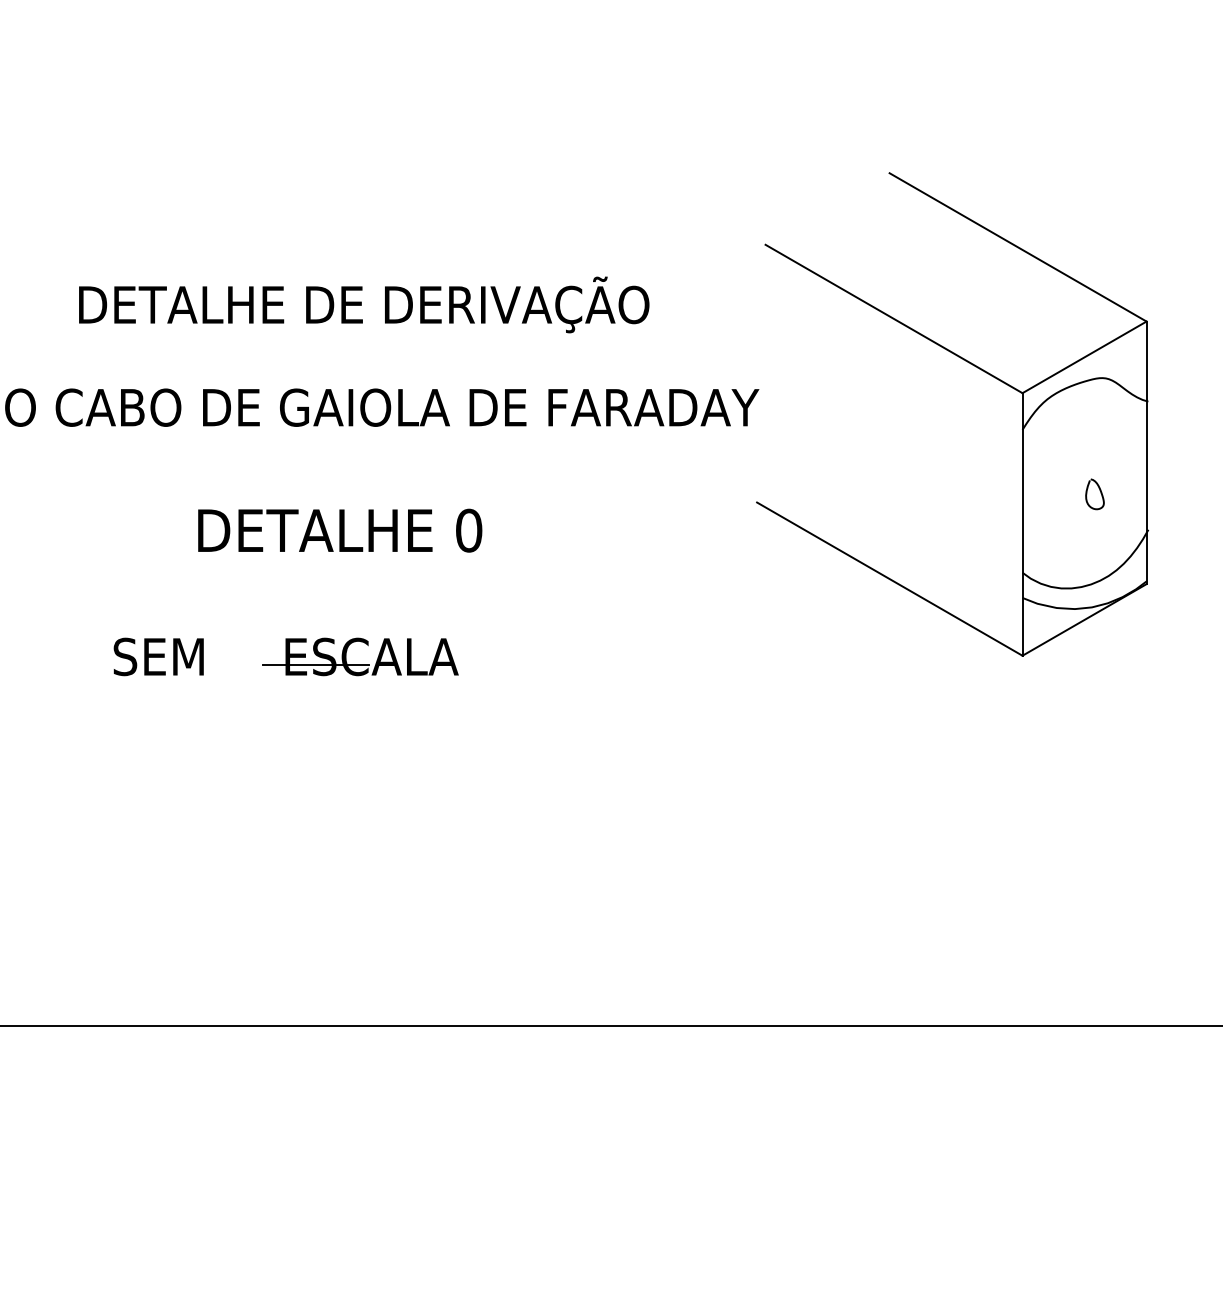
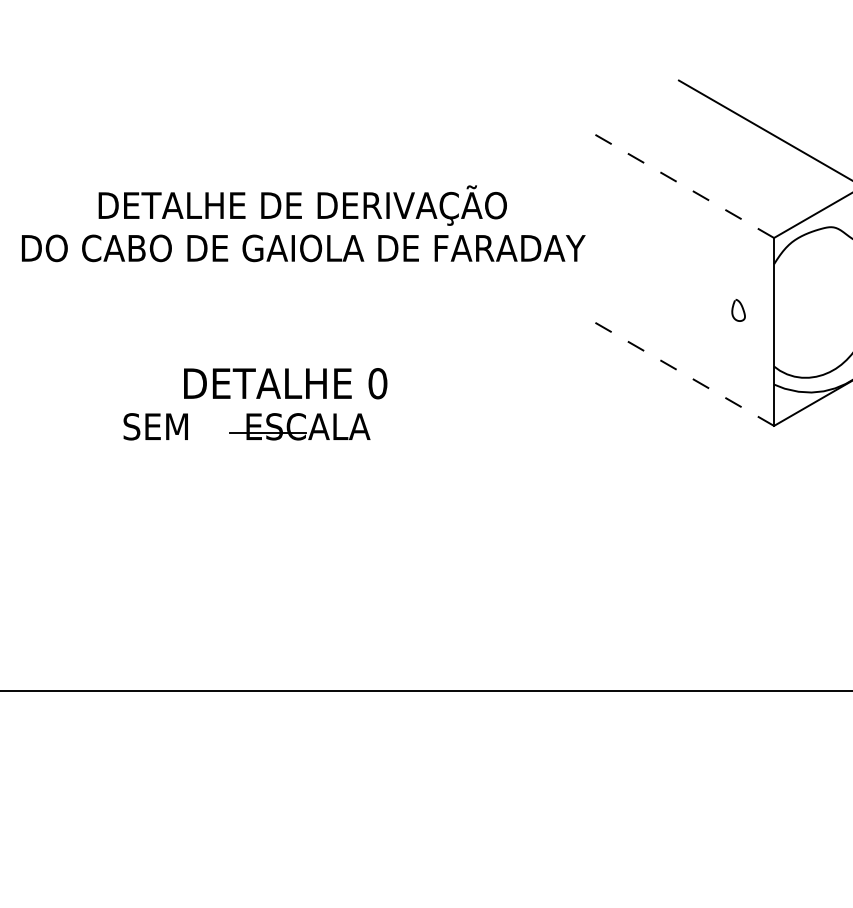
text: (364, 304) -> (303, 205), moved
line: (893, 318) -> (681, 184), solid -> dashed
curve: (1100, 493) -> (742, 309), moved
text: (340, 530) -> (285, 383), moved
line: (889, 578) -> (678, 370), solid -> dashed

